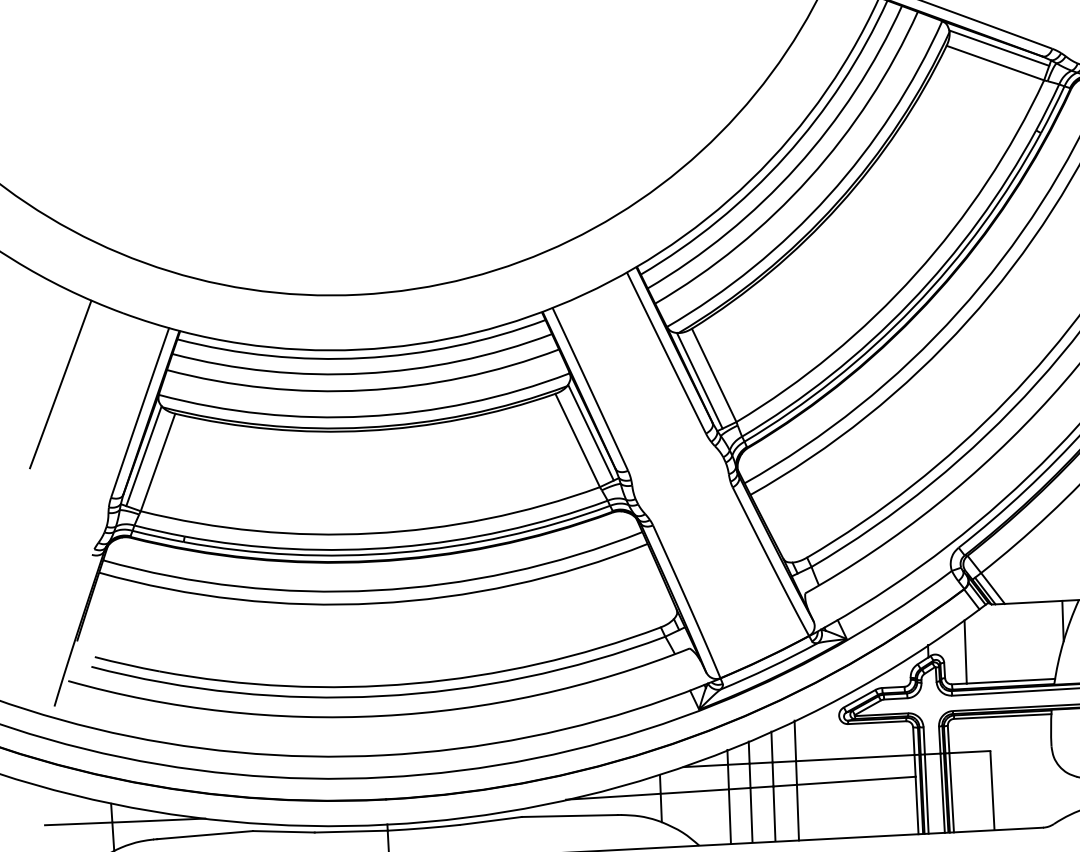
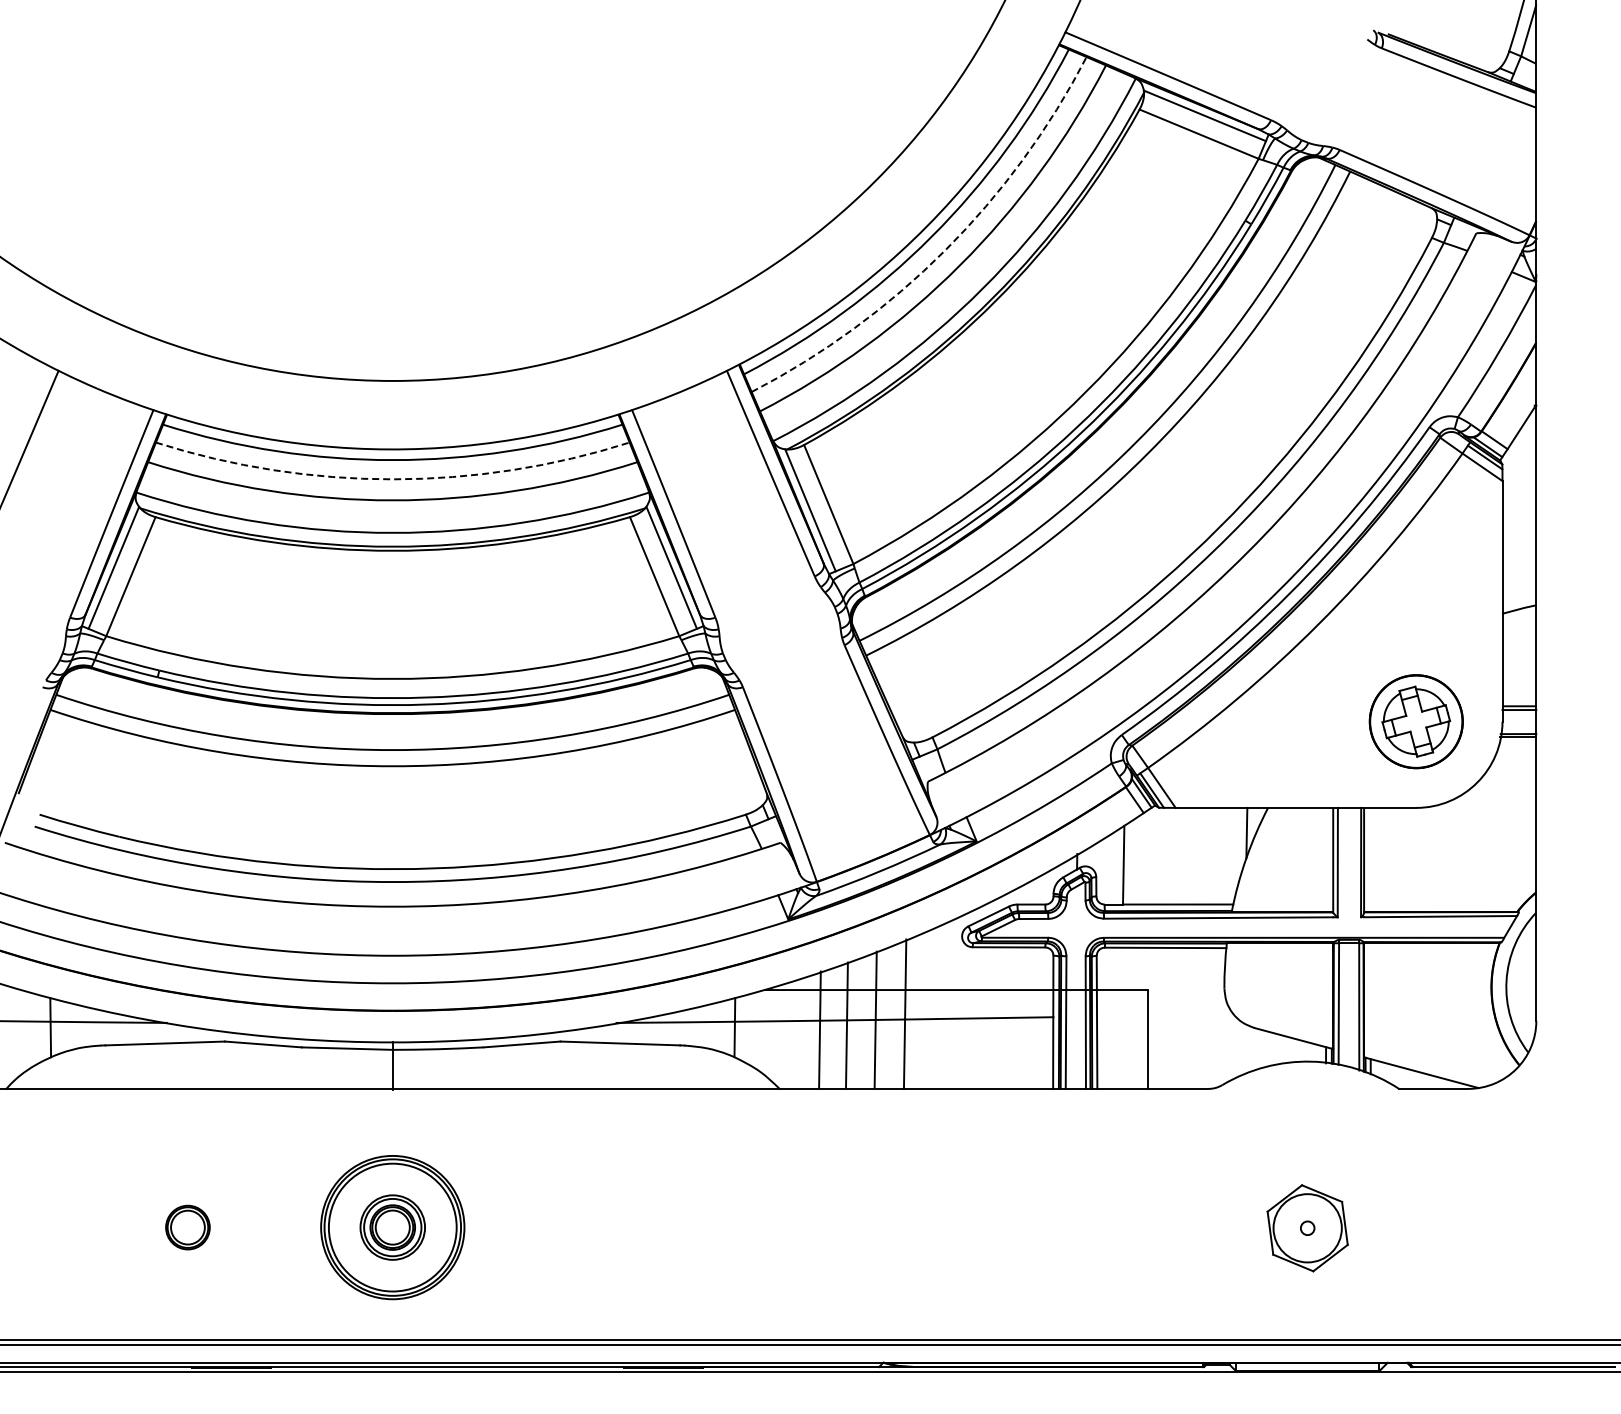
arc: (797, 166) -> (945, 250), solid -> dashed
arc: (363, 373) -> (392, 479), solid -> dashed

